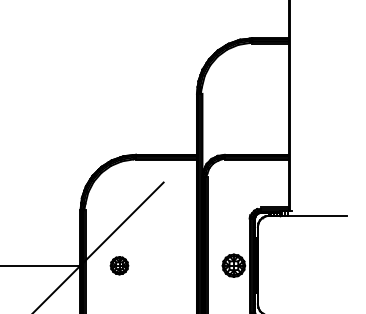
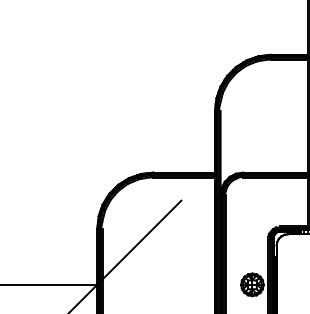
part: (119, 265) -> (136, 284), removed

